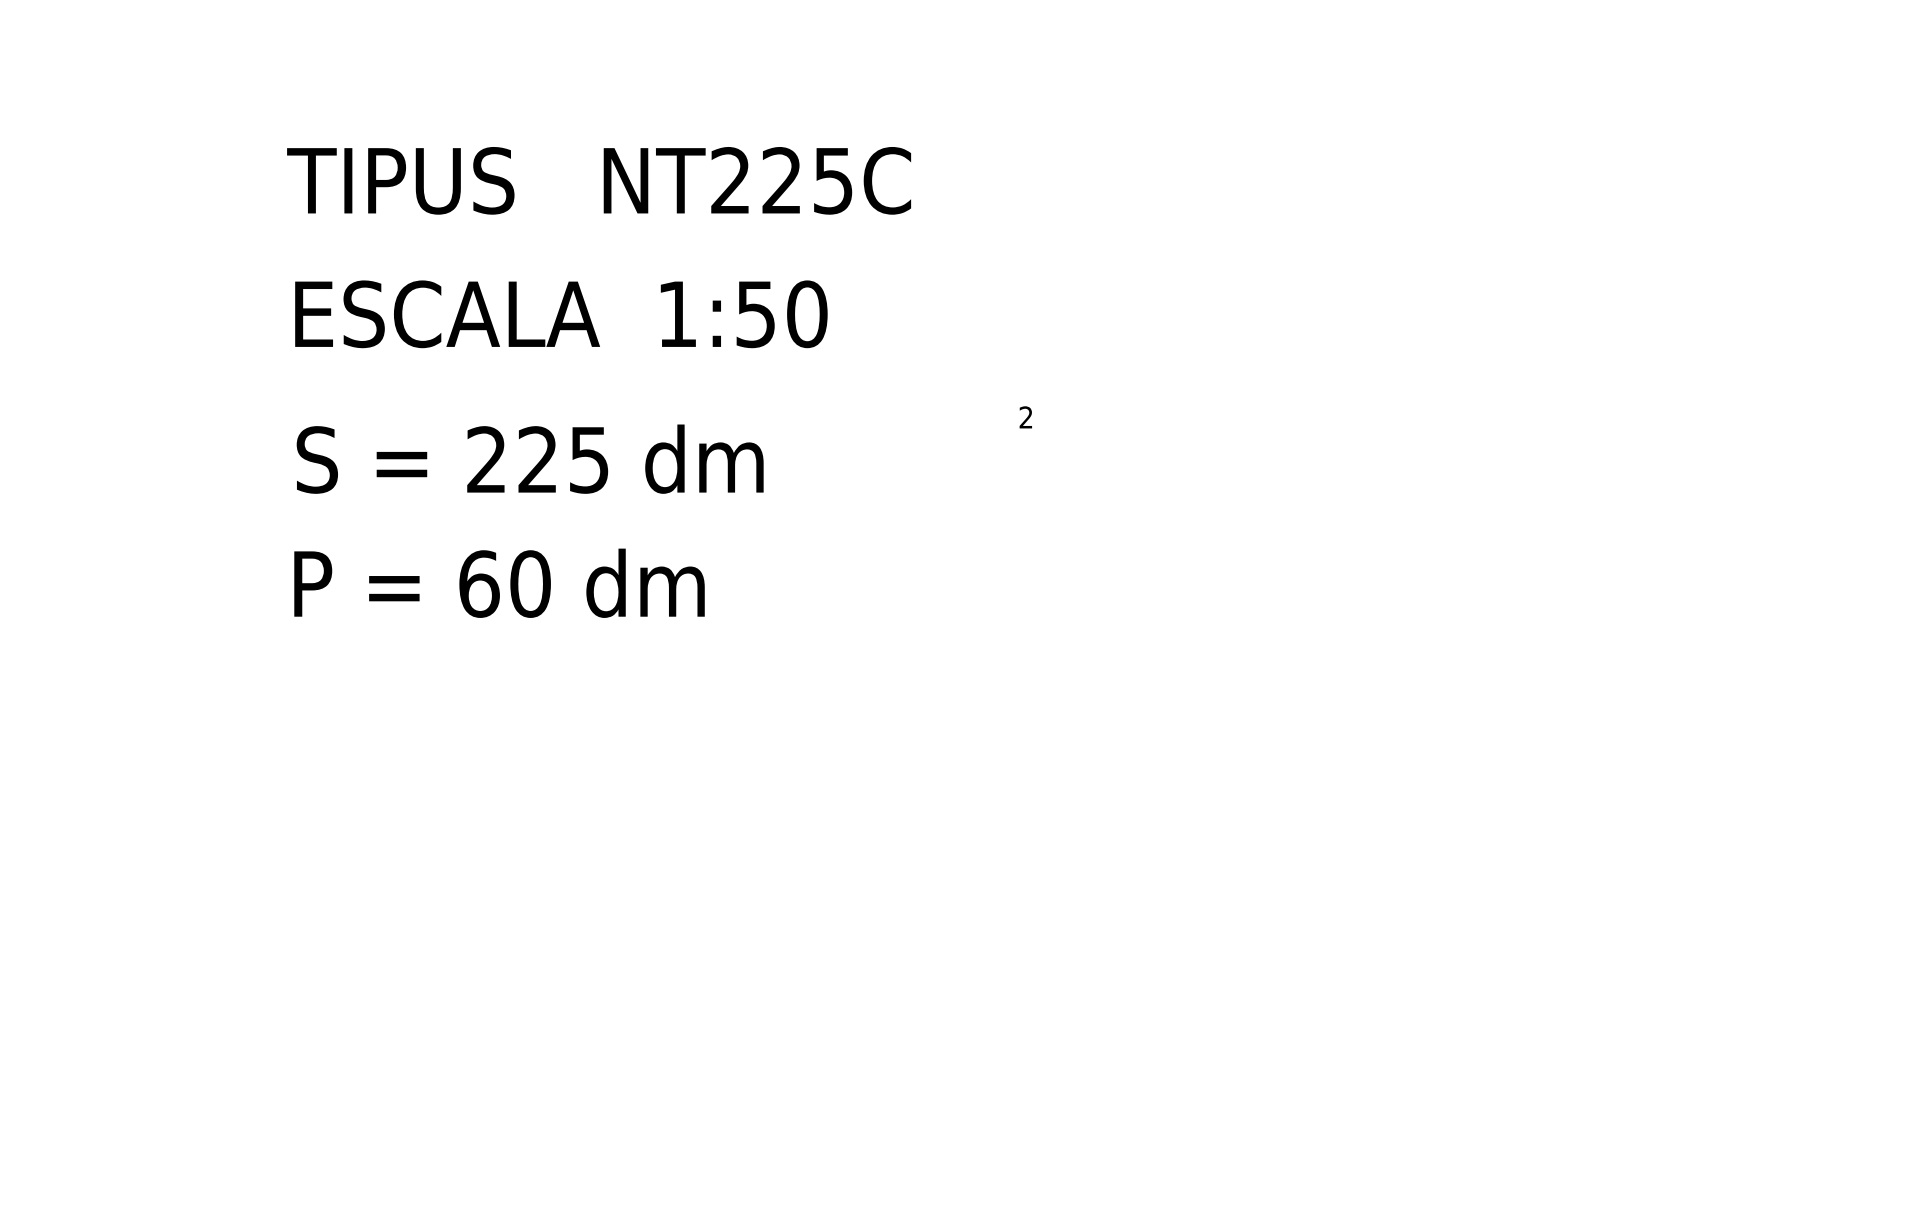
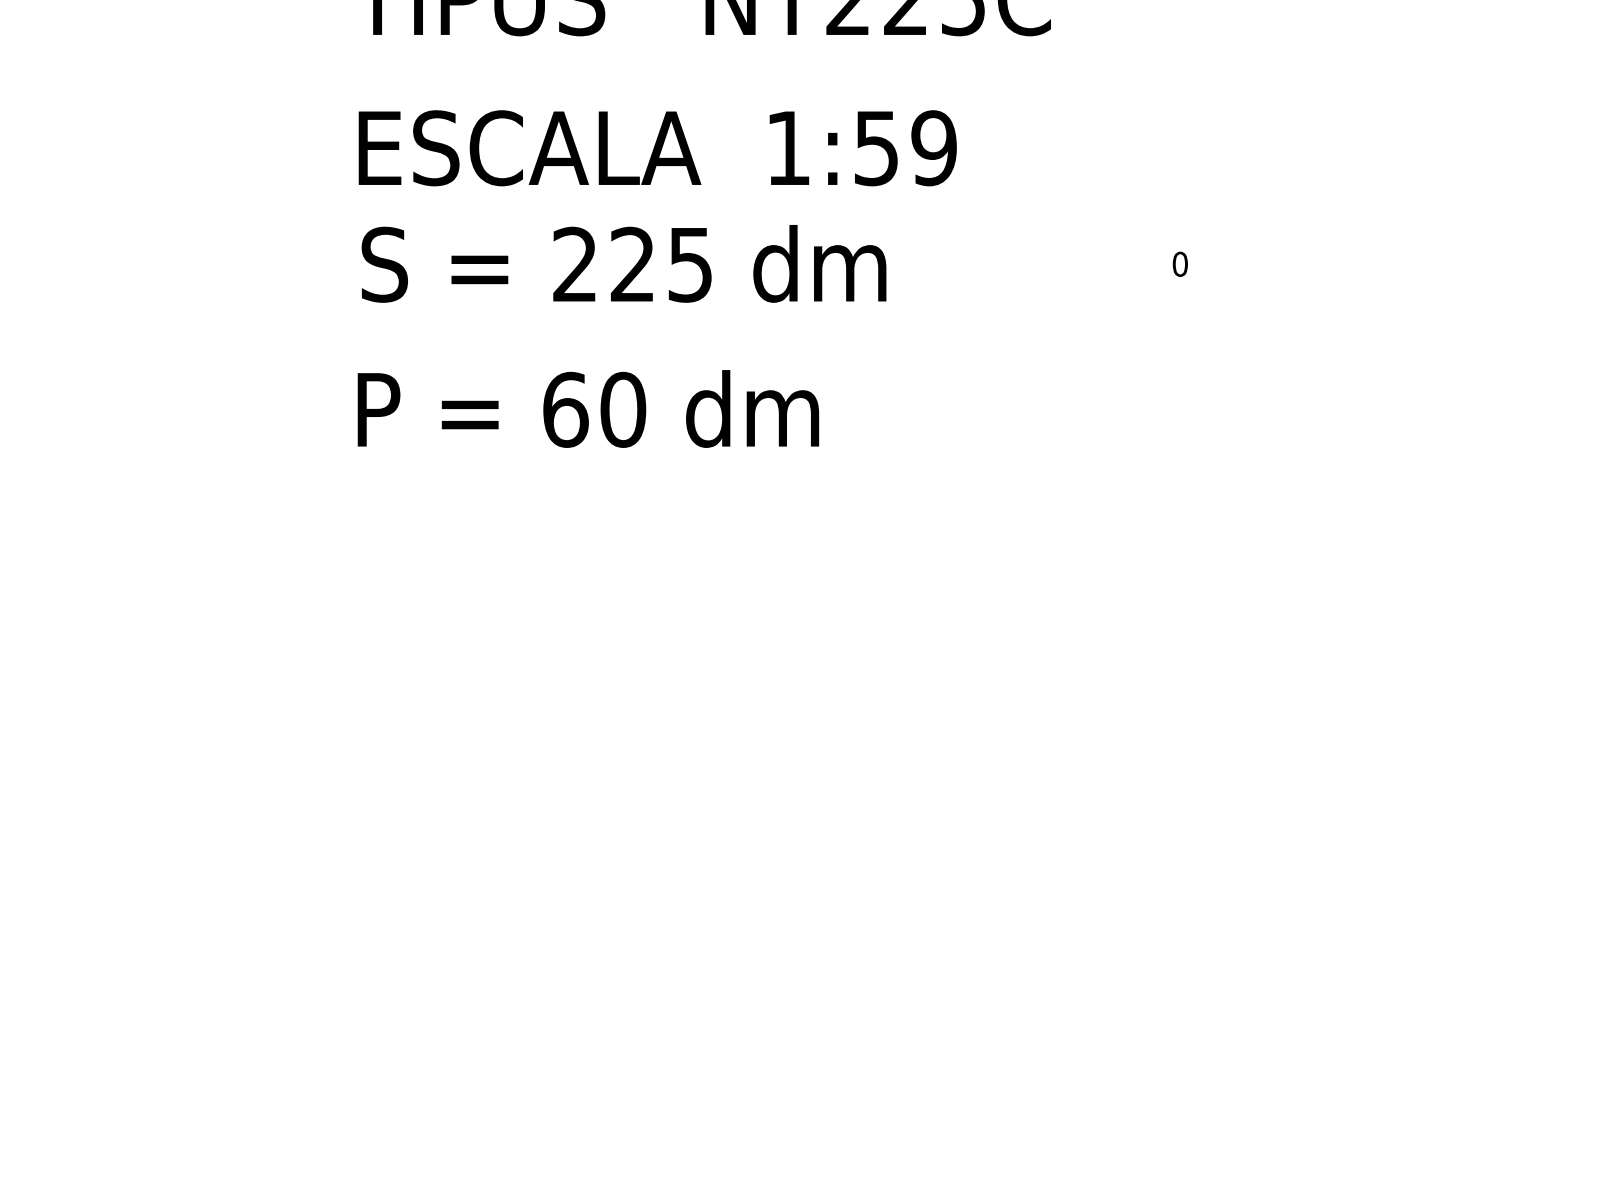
text: (806, 314) -> (933, 148), 1:50 -> 1:59
text: (1025, 417) -> (1179, 264), 2 -> 0
text: (529, 458) -> (623, 263), moved
text: (499, 582) -> (588, 408), moved

